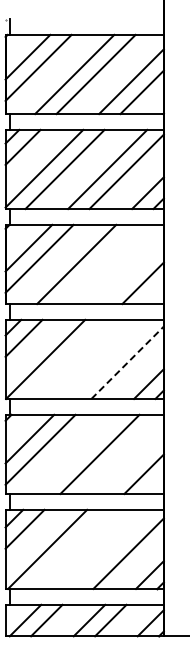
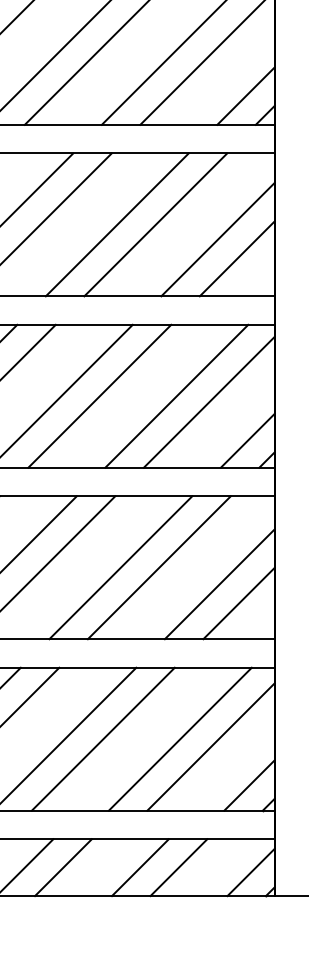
line: (97, 264) -> (154, 224), added
line: (132, 272) -> (218, 239), added
line: (66, 359) -> (98, 396), added
line: (109, 359) -> (176, 396), added
line: (127, 362) -> (209, 401), dashed -> solid
line: (78, 454) -> (120, 567), added
line: (133, 463) -> (219, 584), added
line: (68, 548) -> (102, 737), added
line: (111, 548) -> (180, 737), added

